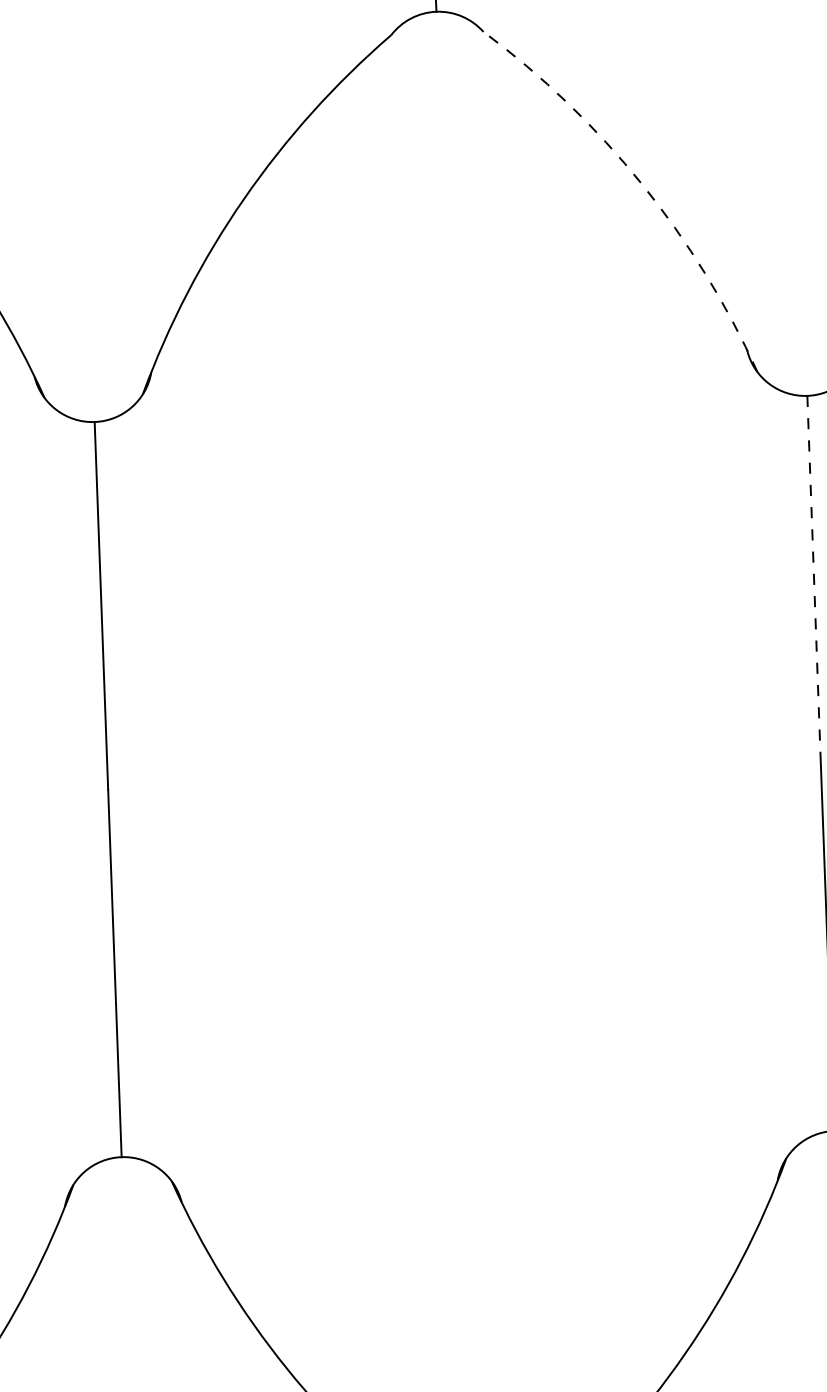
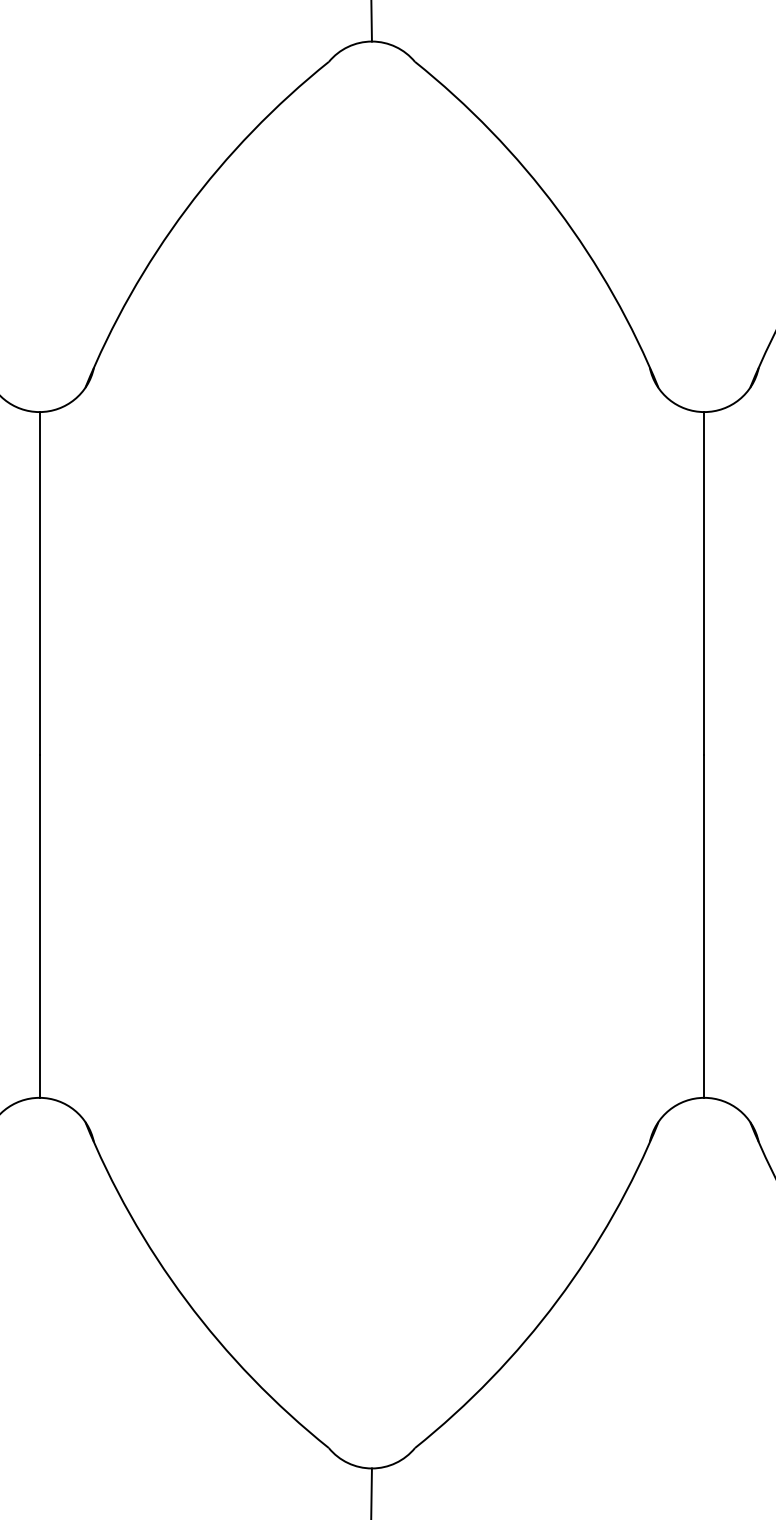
arc: (642, 184) -> (557, 209), dashed -> solid
line: (814, 580) -> (704, 584), dashed -> solid

